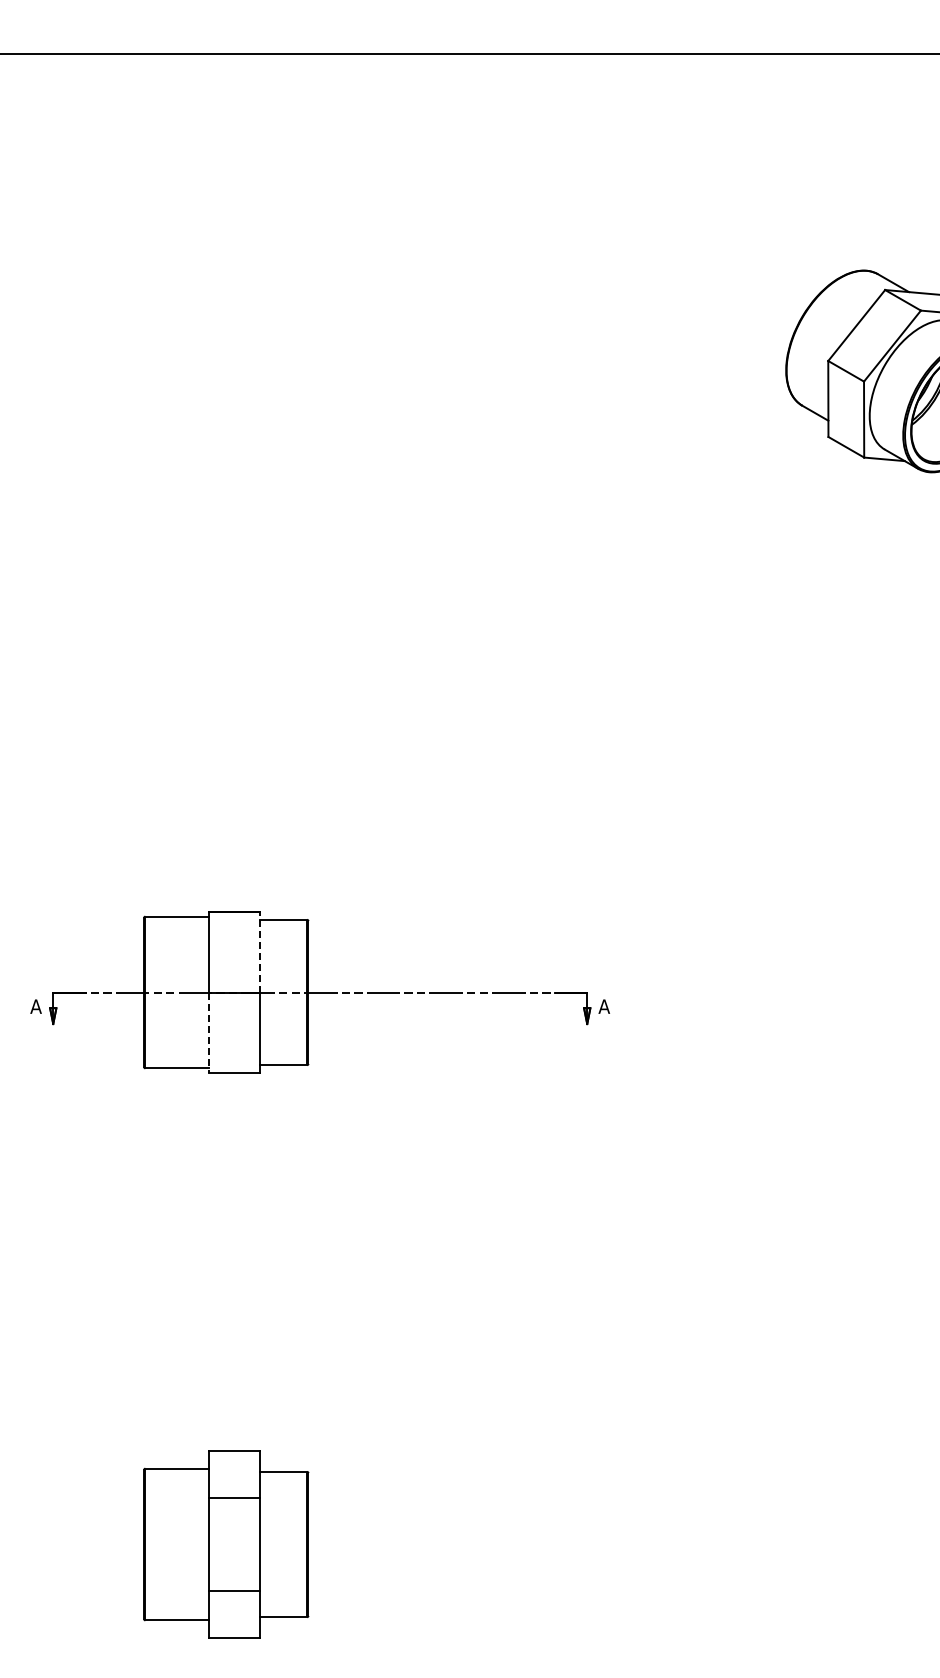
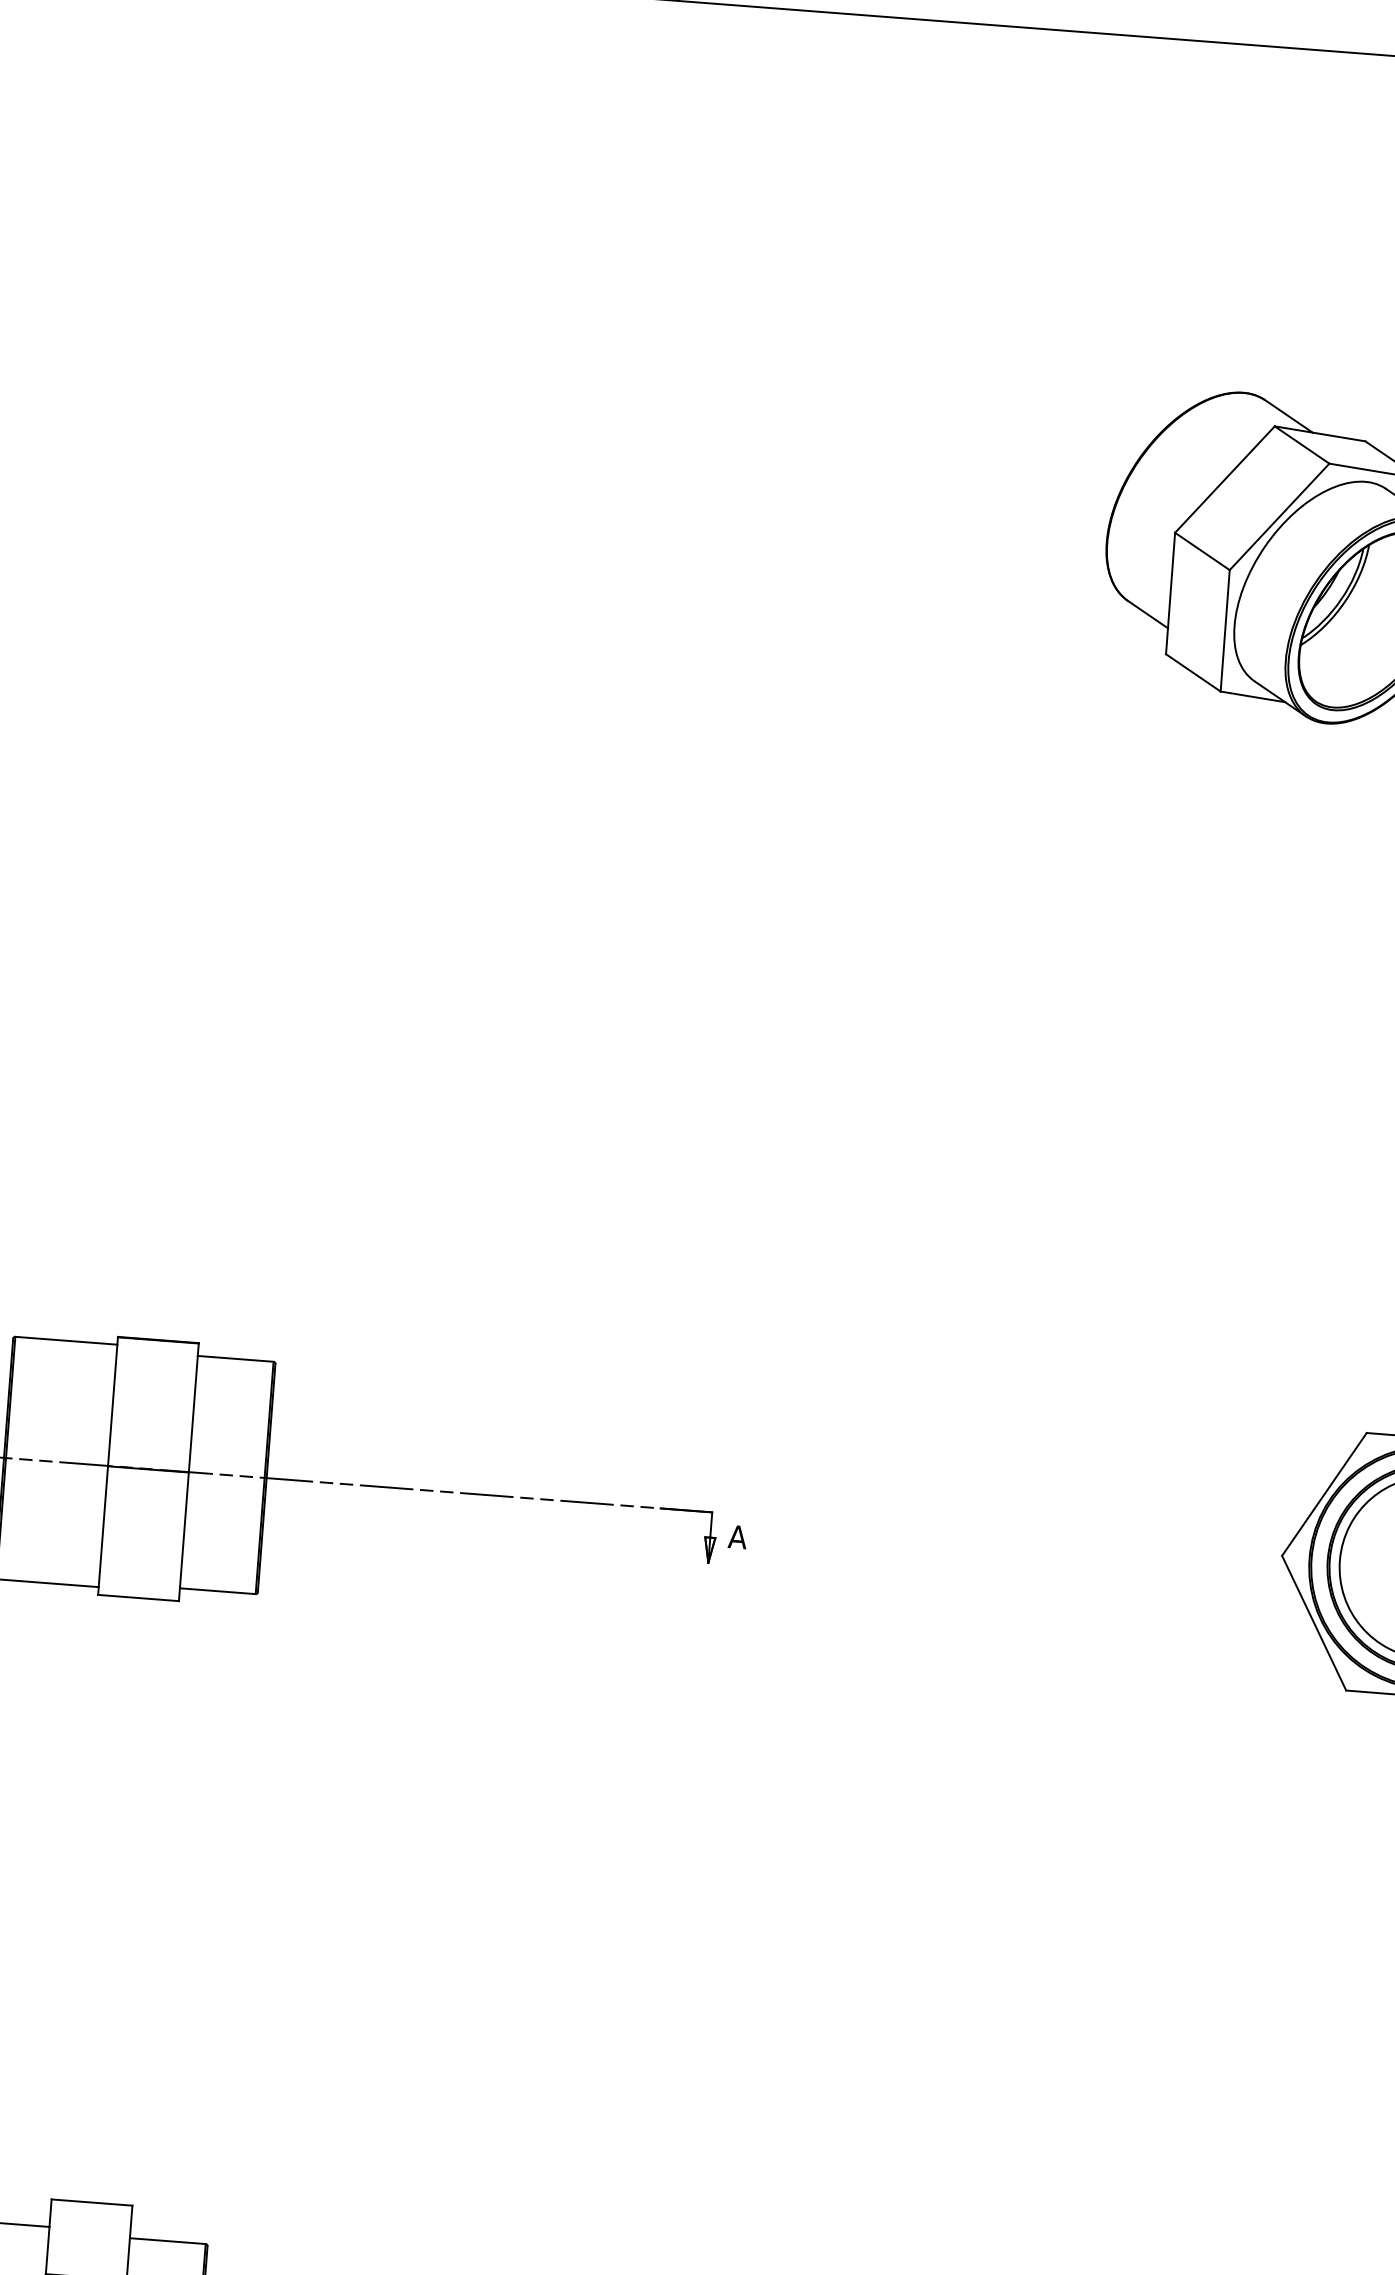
line: (259, 951) -> (193, 1406), dashed -> solid
line: (209, 1033) -> (103, 1531), dashed -> solid

